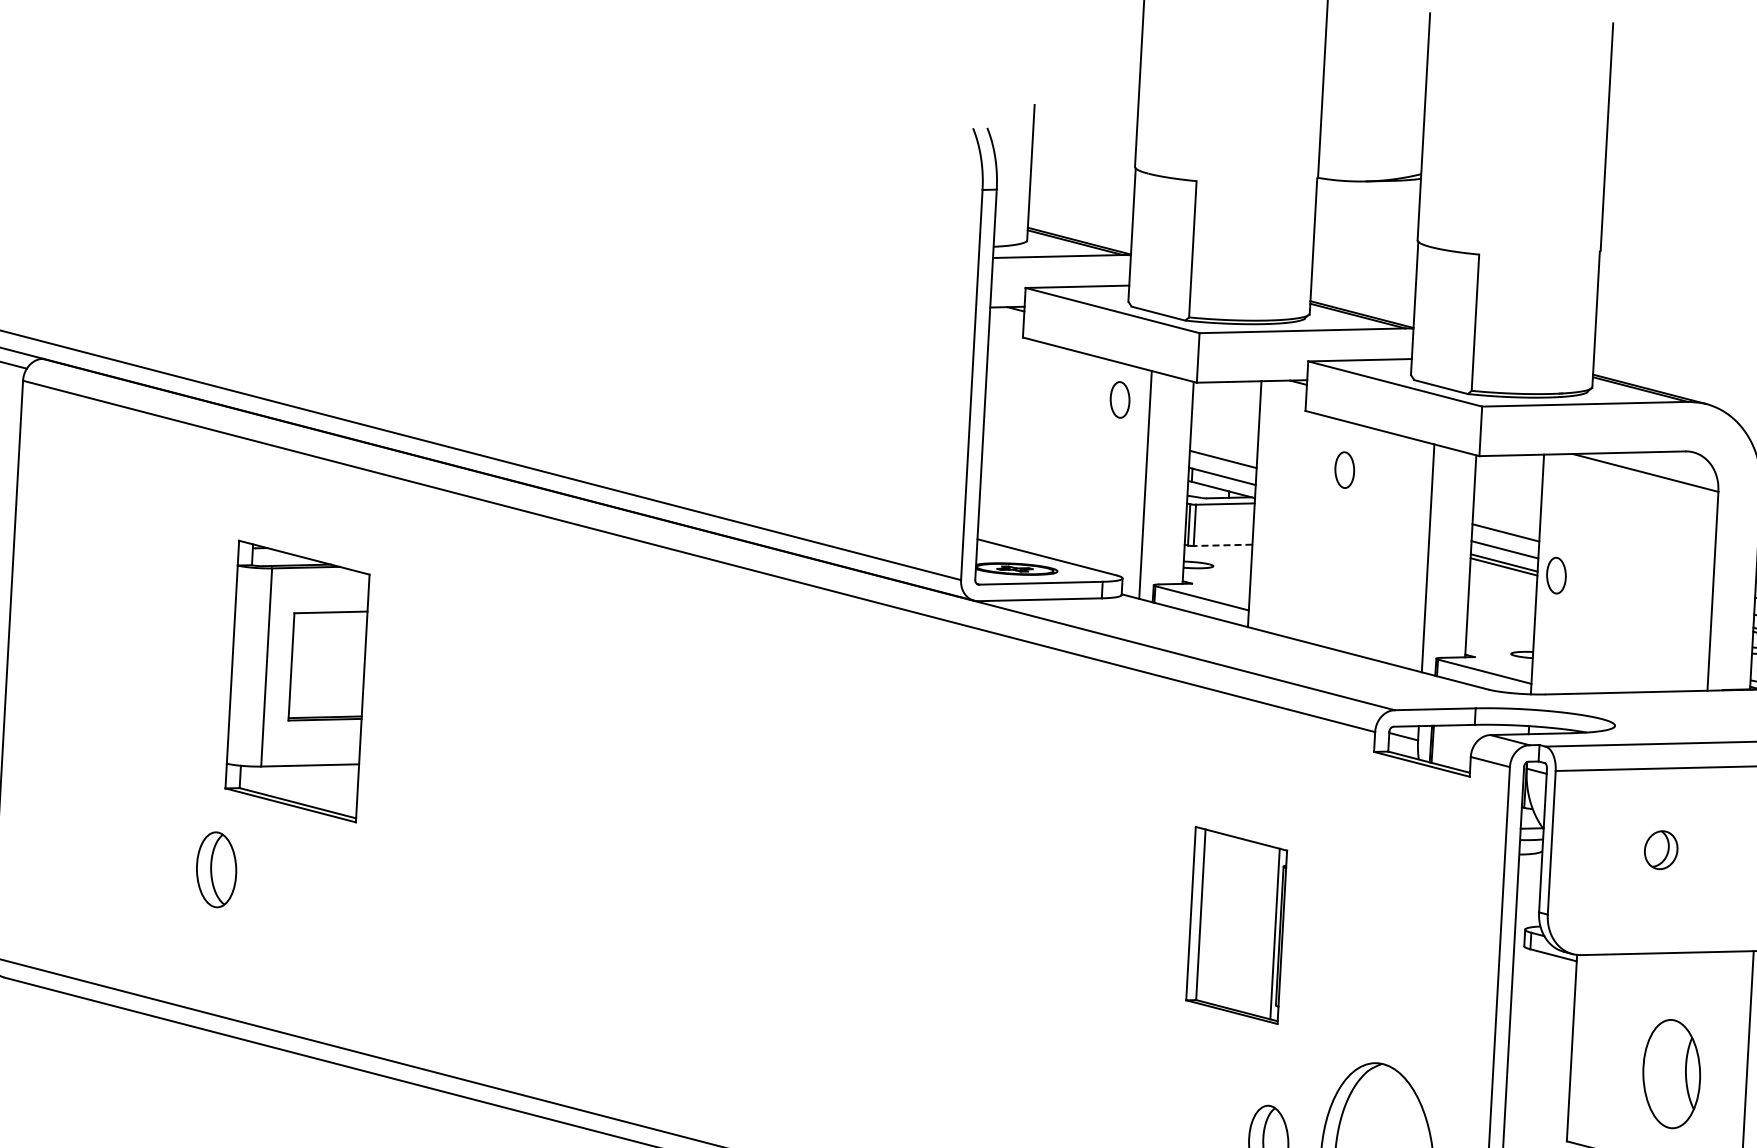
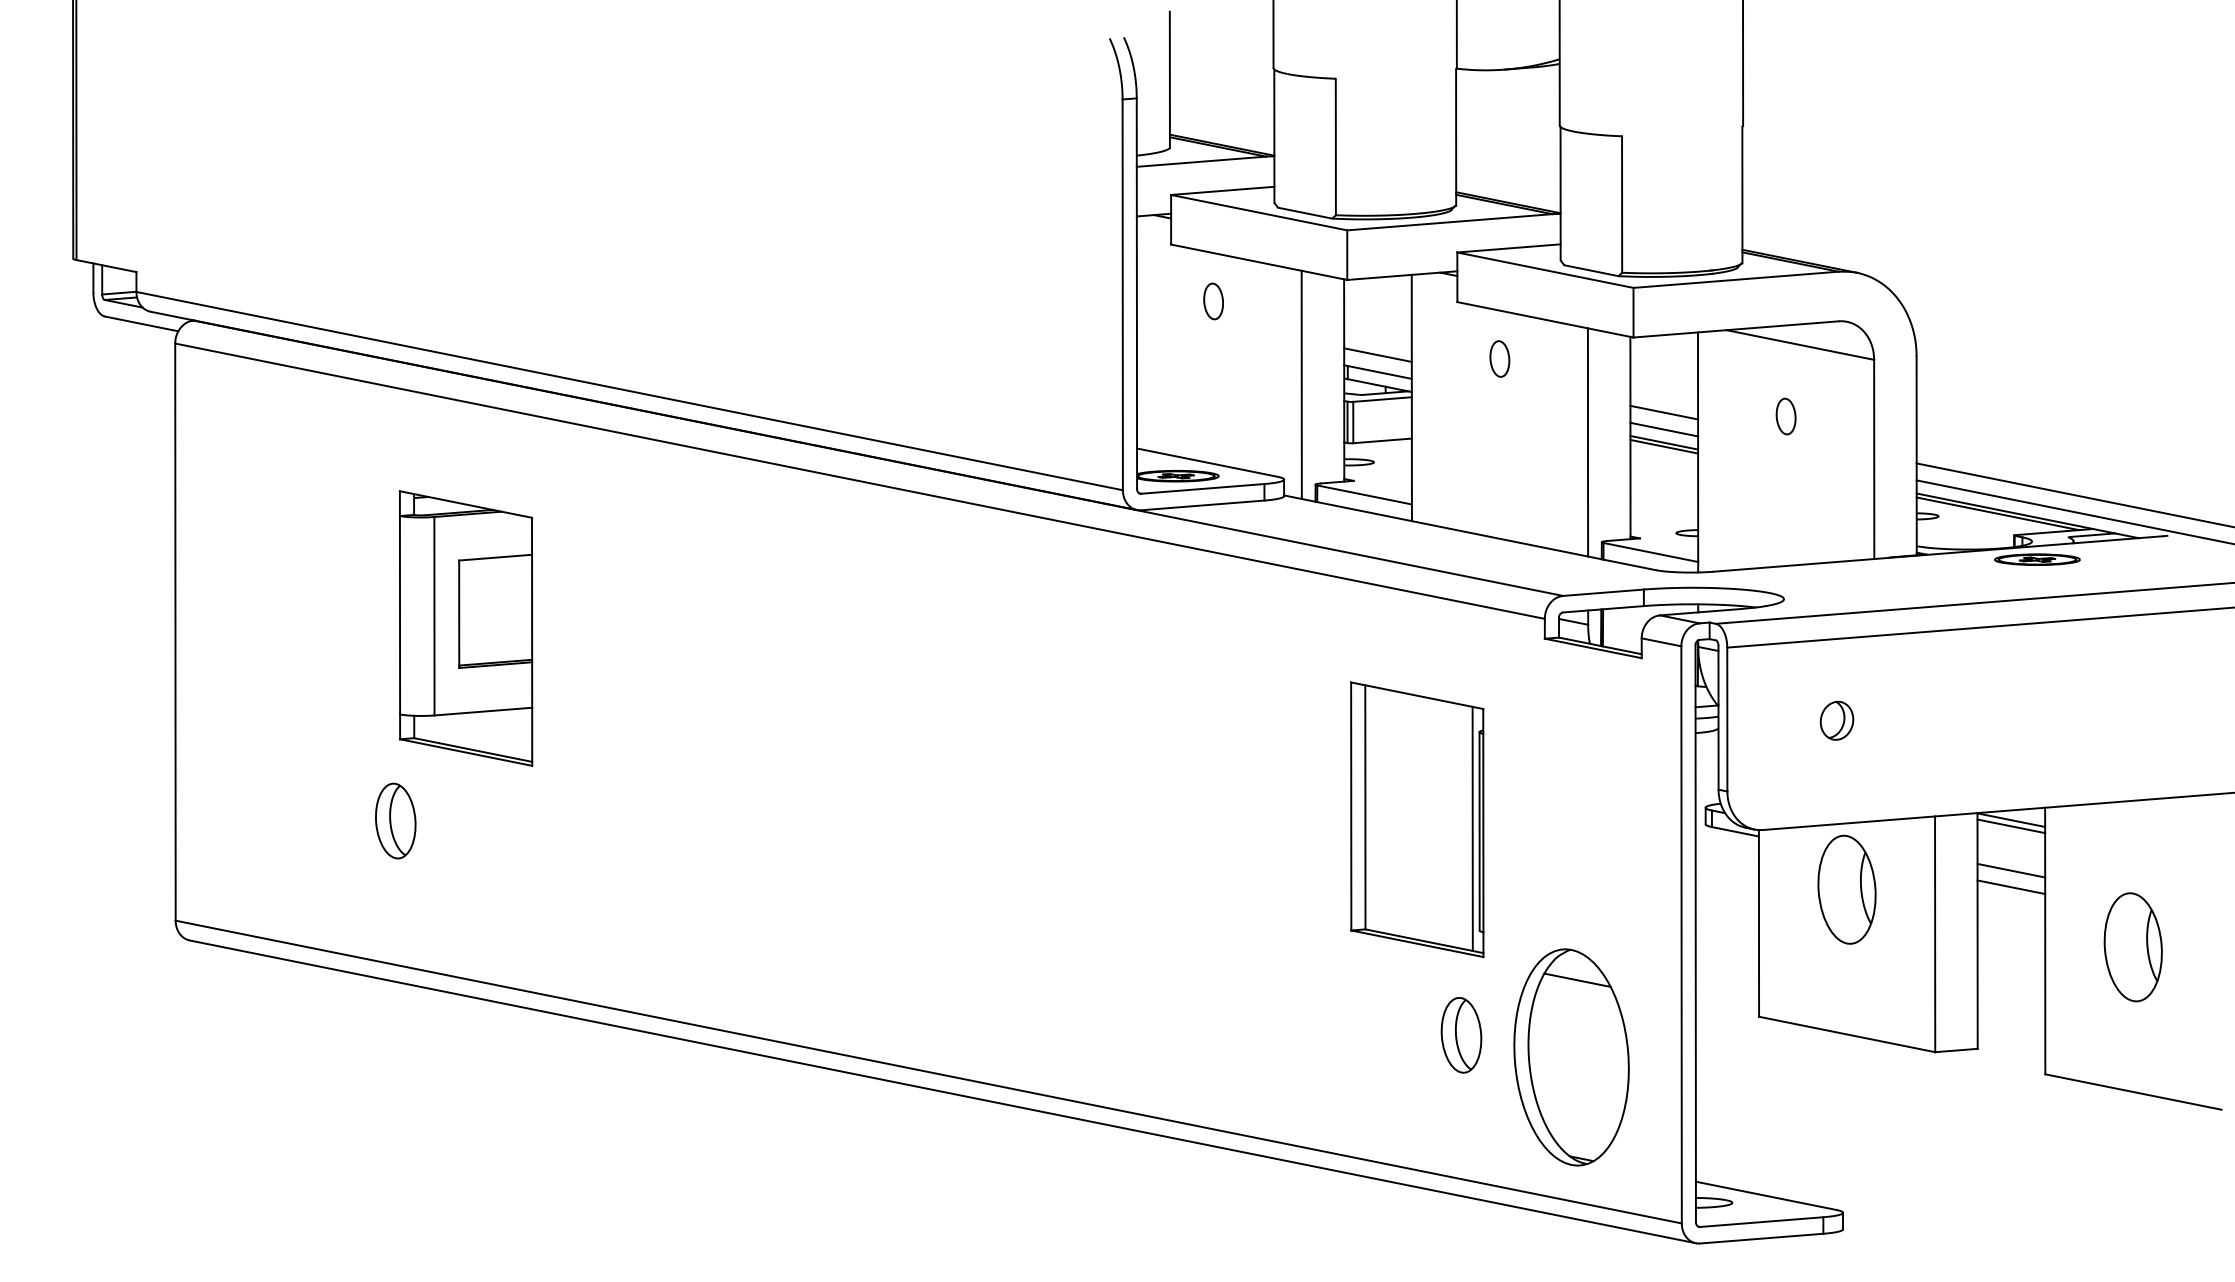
part: (1119, 399) -> (1213, 301), moved
line: (1223, 544) -> (1382, 440), dashed -> solid
part: (1555, 575) -> (1785, 416), moved
part: (1236, 925) -> (1417, 819), size x1.43
part: (1671, 1073) -> (1846, 889), moved
line: (1387, 1093) -> (1577, 979), added

